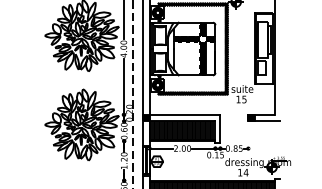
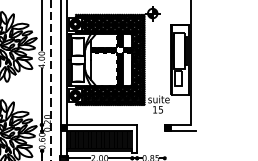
hatch: (193, 48) -> (110, 59), added

